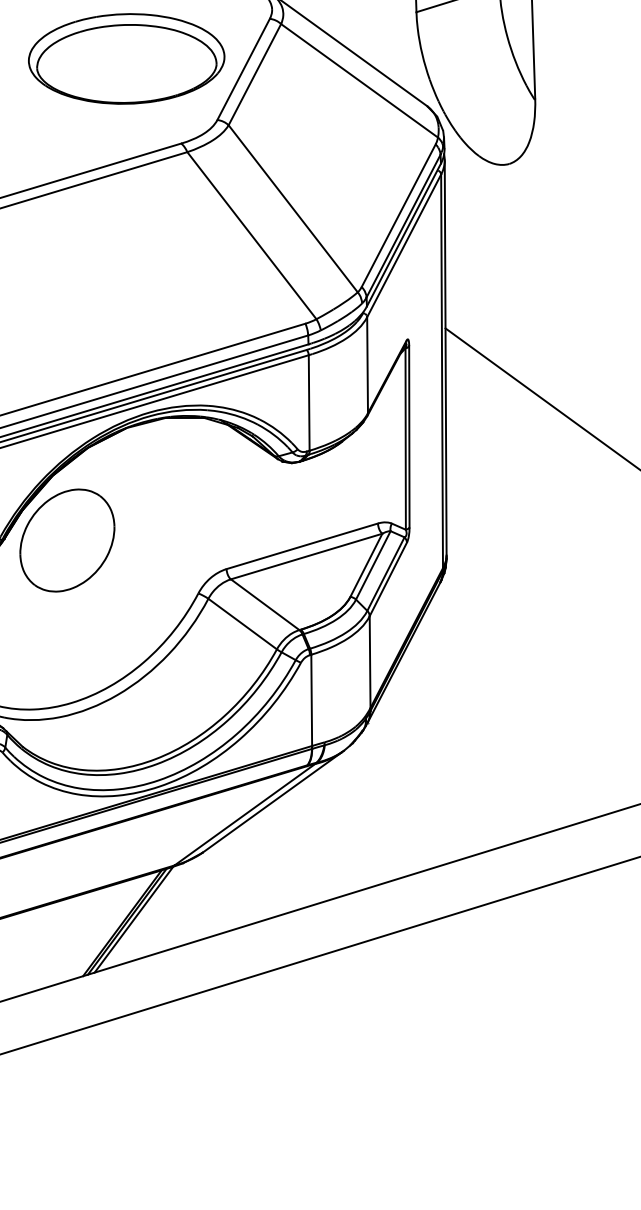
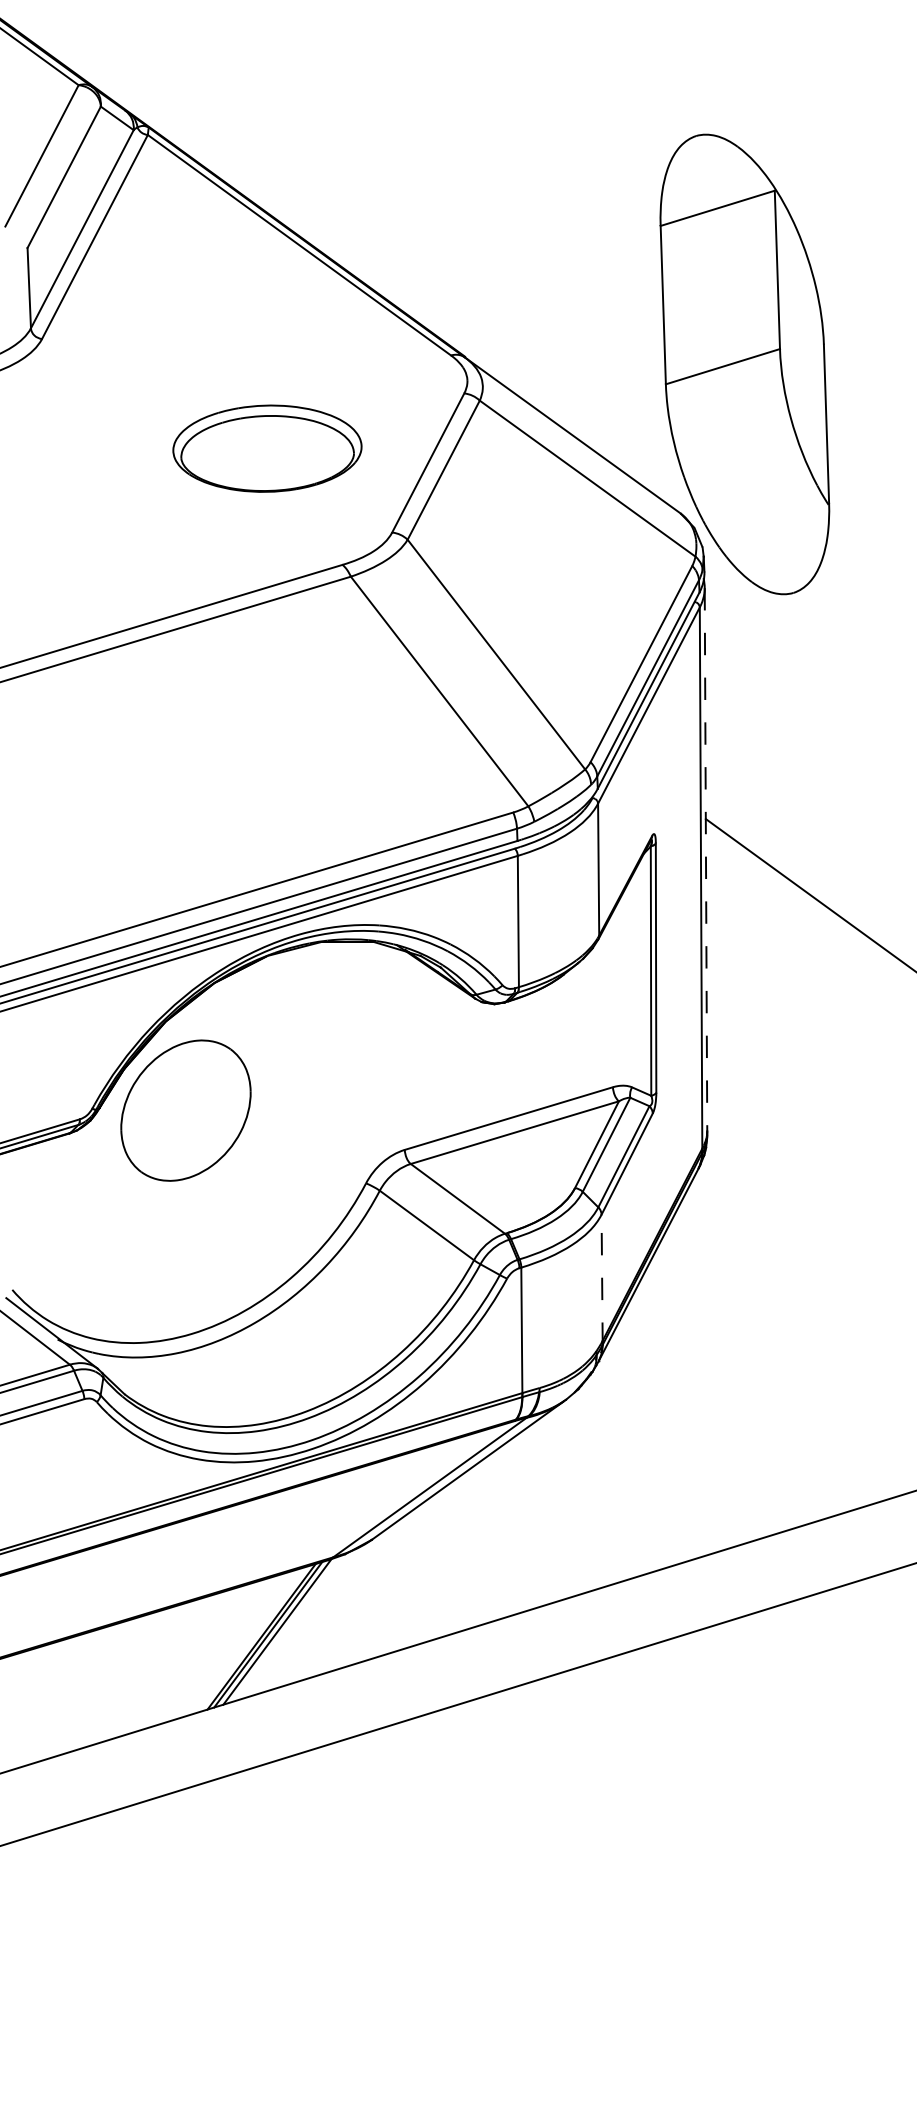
part: (126, 58) -> (267, 448), size x0.7
line: (446, 359) -> (706, 861), solid -> dashed
line: (370, 663) -> (602, 1279), solid -> dashed

